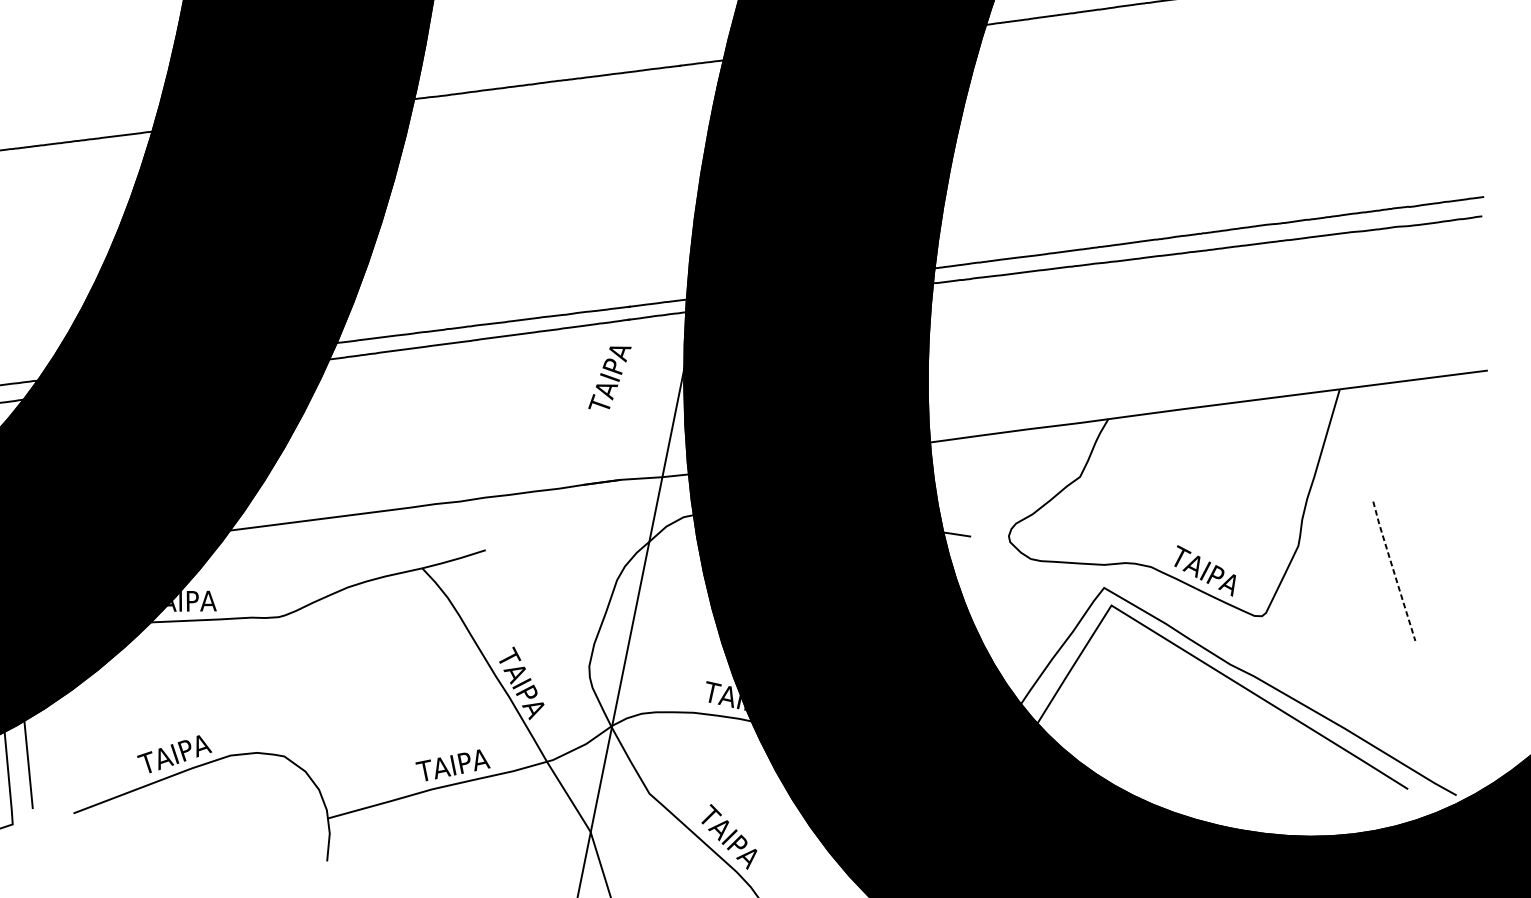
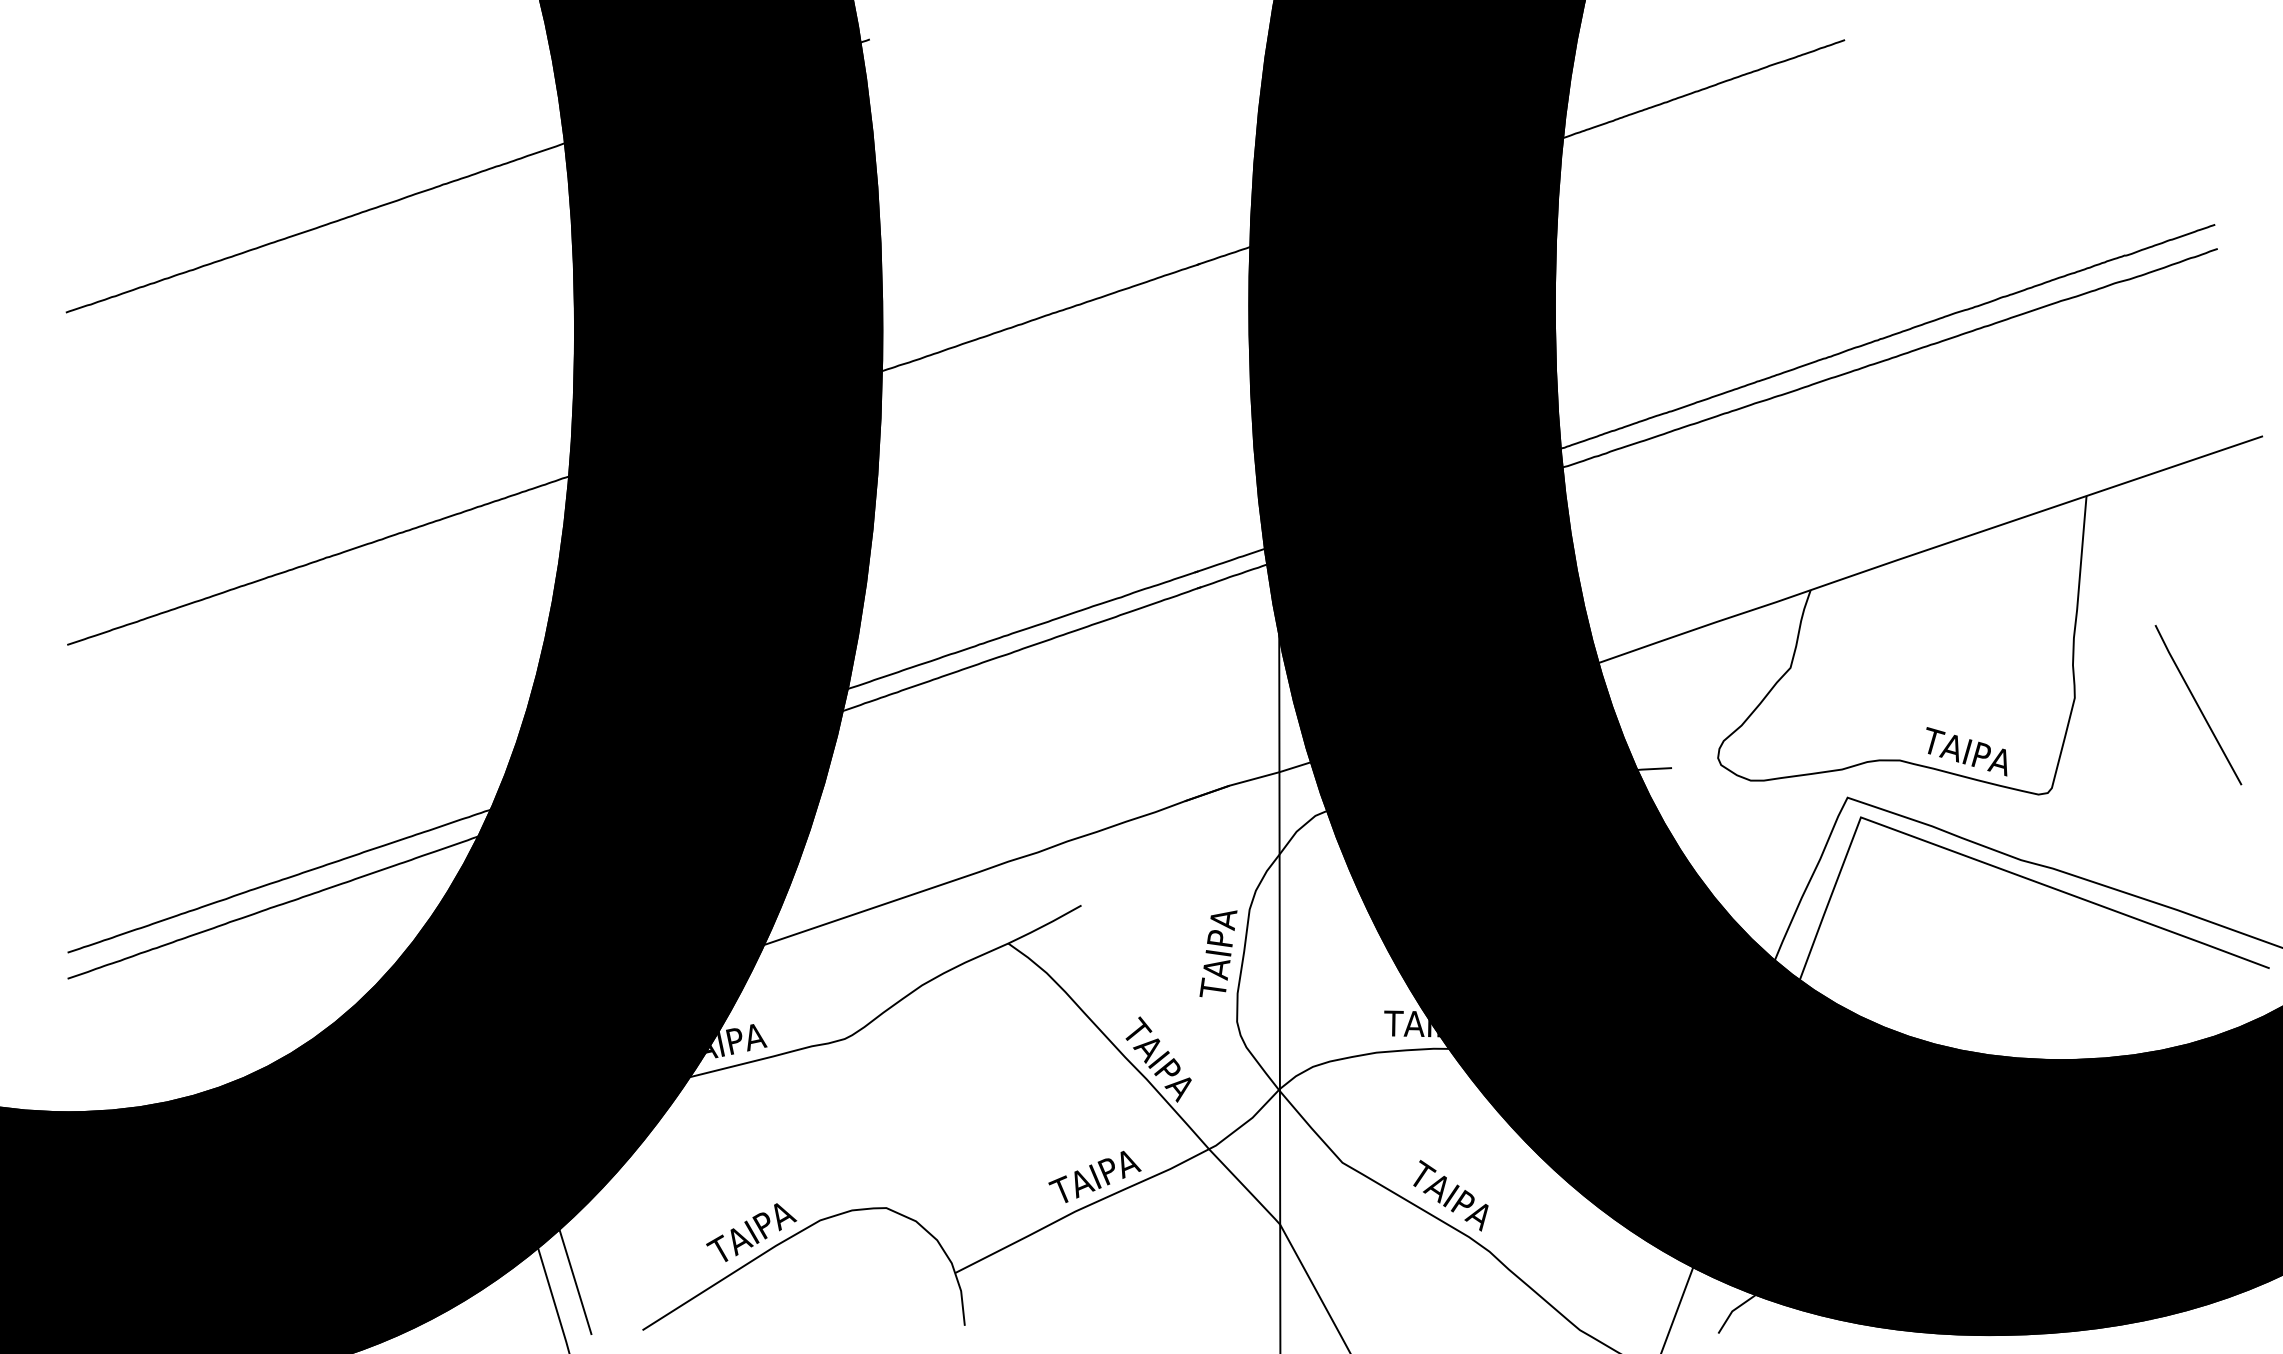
text: (609, 377) -> (1218, 953), moved
line: (1394, 571) -> (2198, 705), dashed -> solid

